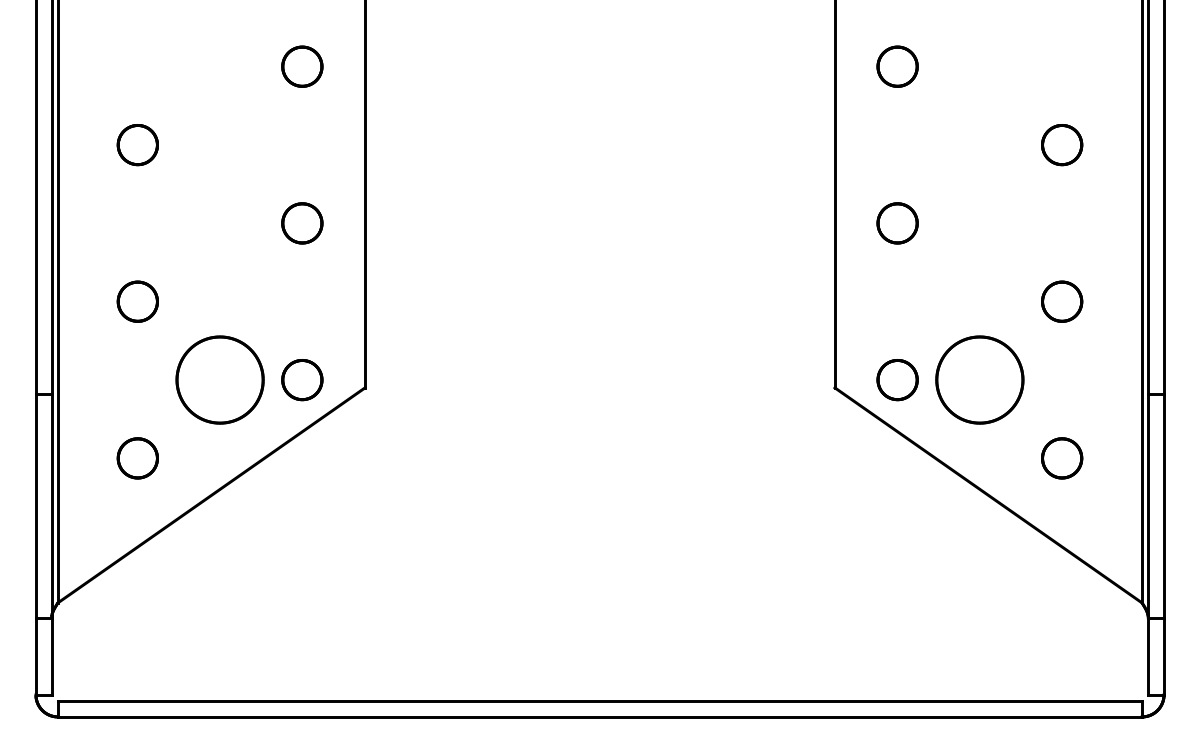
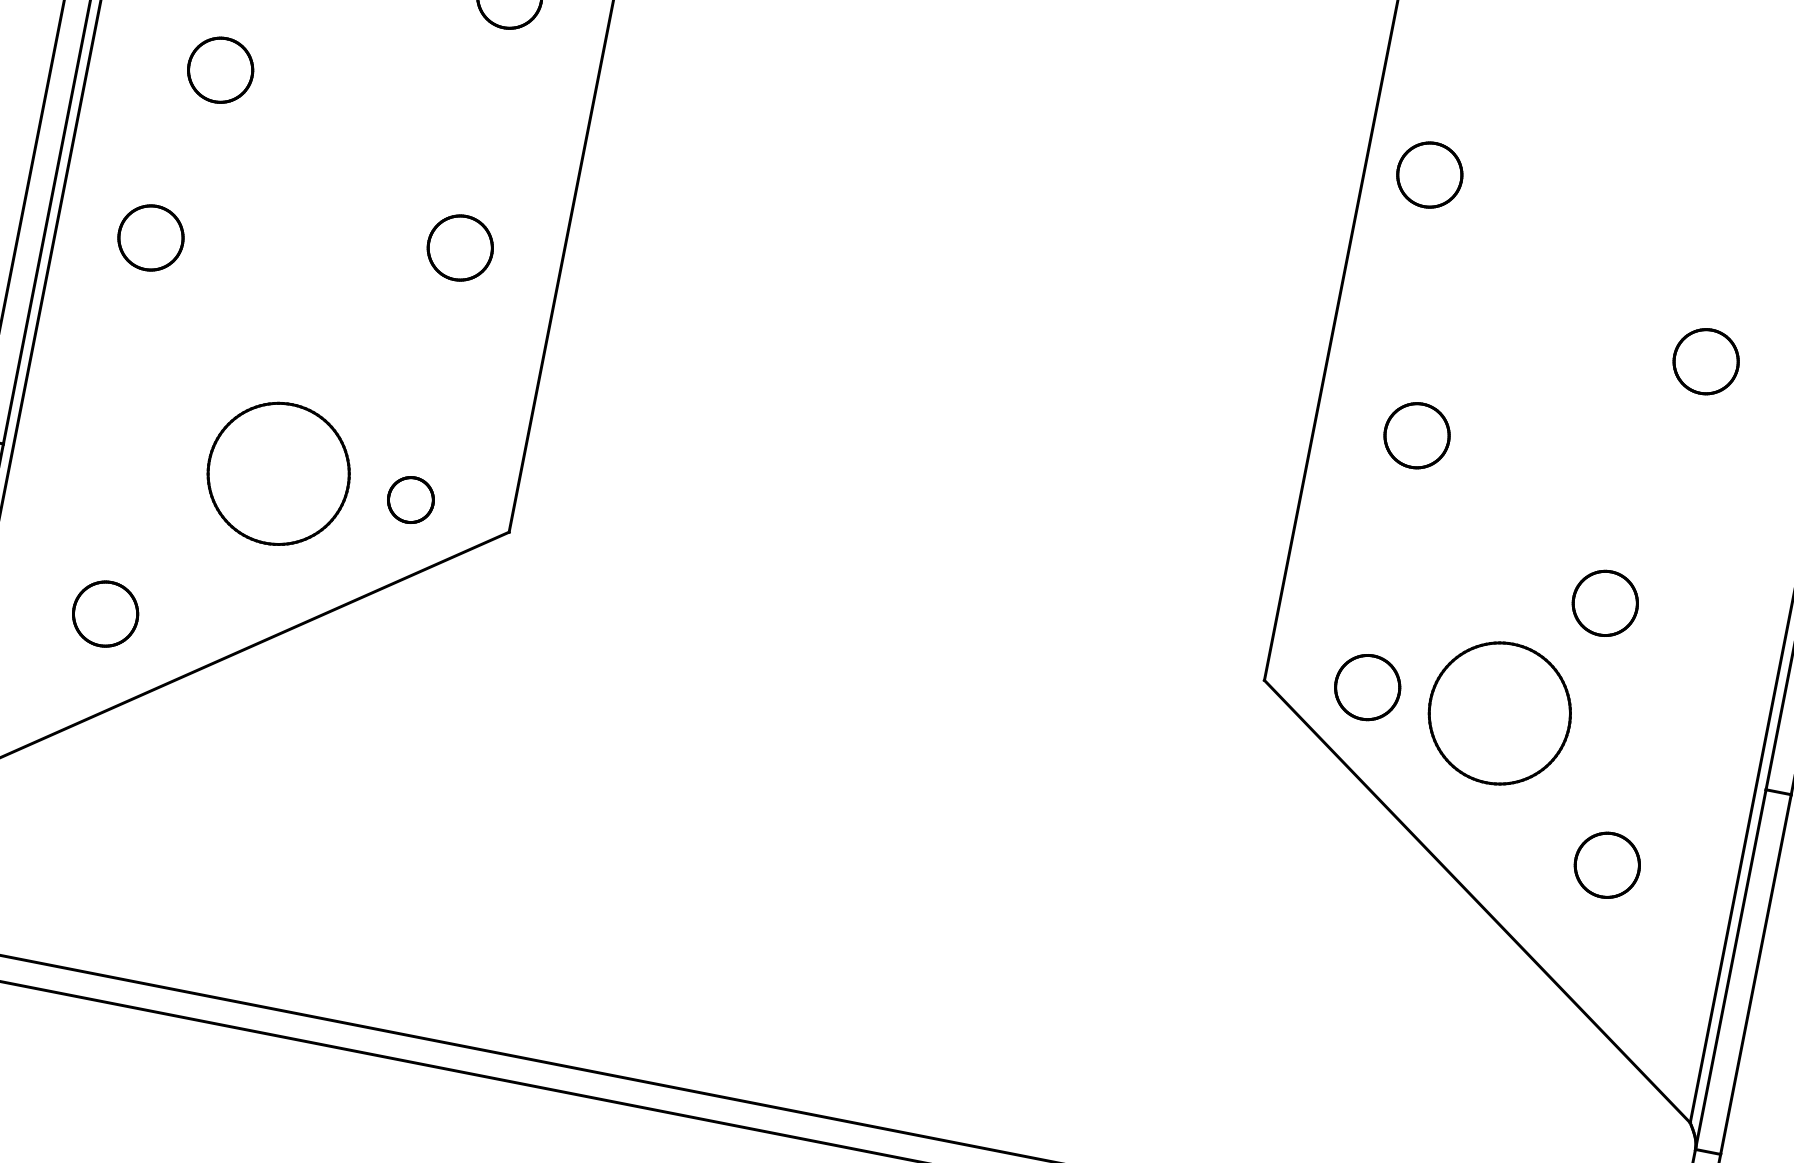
part: (897, 66) -> (1429, 174), moved
part: (137, 301) -> (150, 237), moved
part: (1062, 301) -> (1605, 603), moved
part: (302, 380) -> (411, 500), size x0.7
part: (137, 458) -> (104, 614), moved

